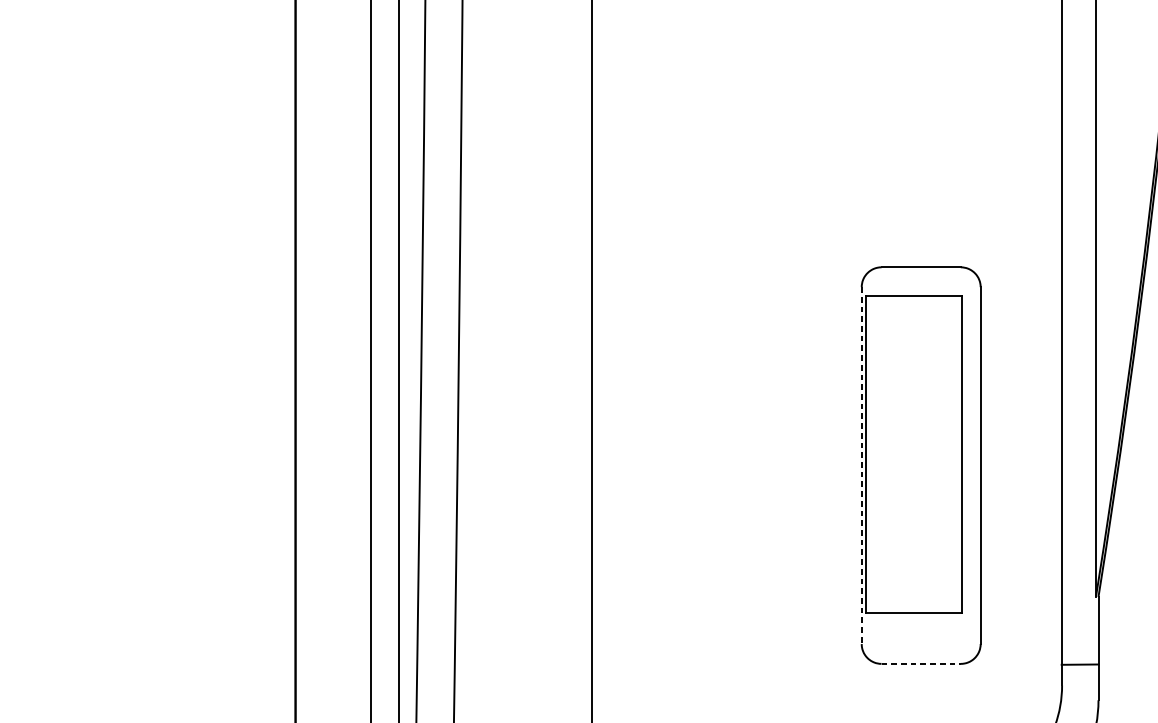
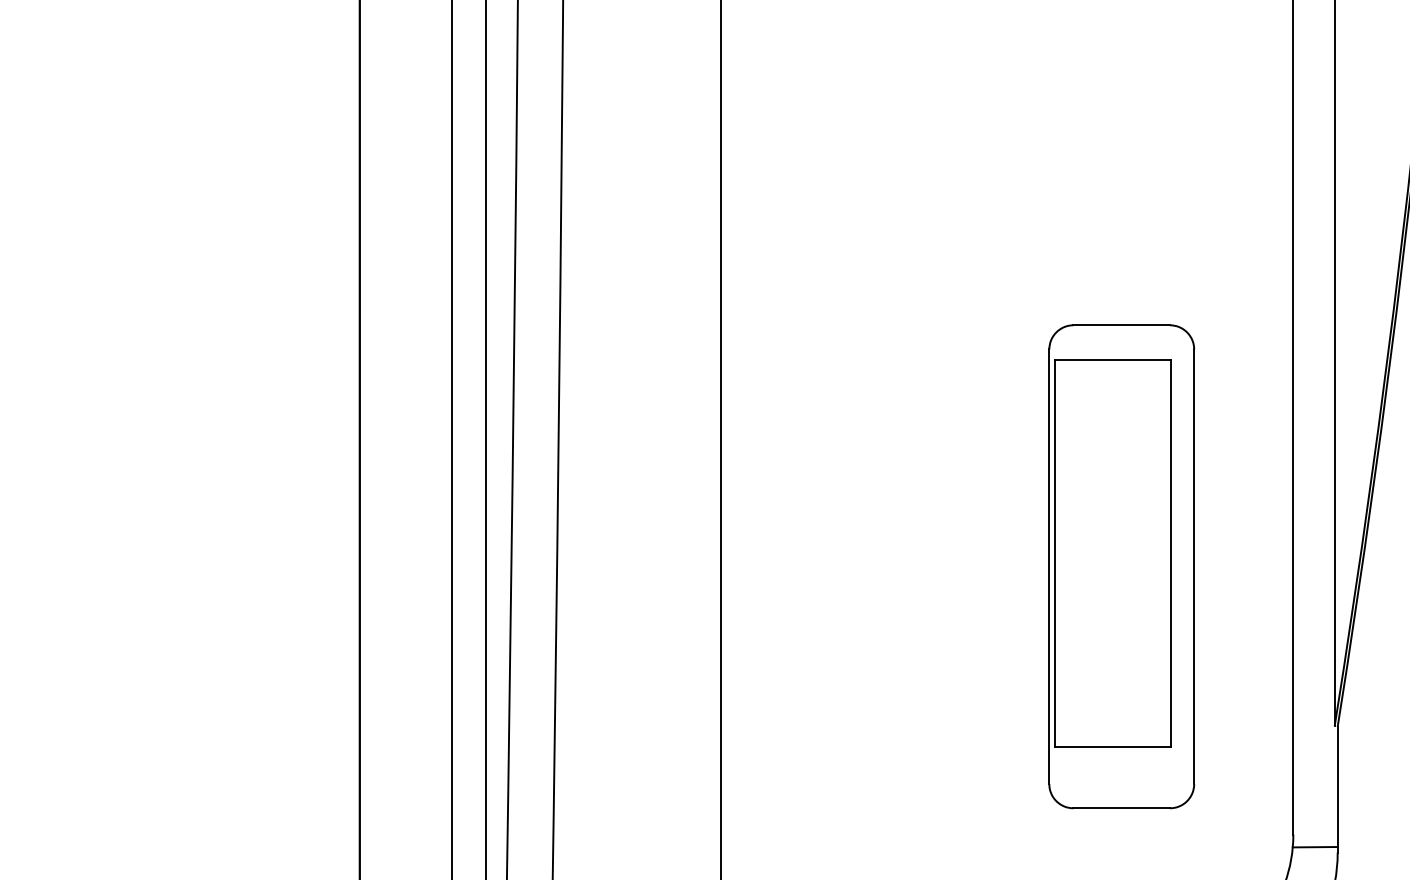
line: (861, 466) -> (1049, 567), dashed -> solid
line: (921, 664) -> (1122, 808), dashed -> solid
line: (1079, 664) -> (1314, 847), moved

